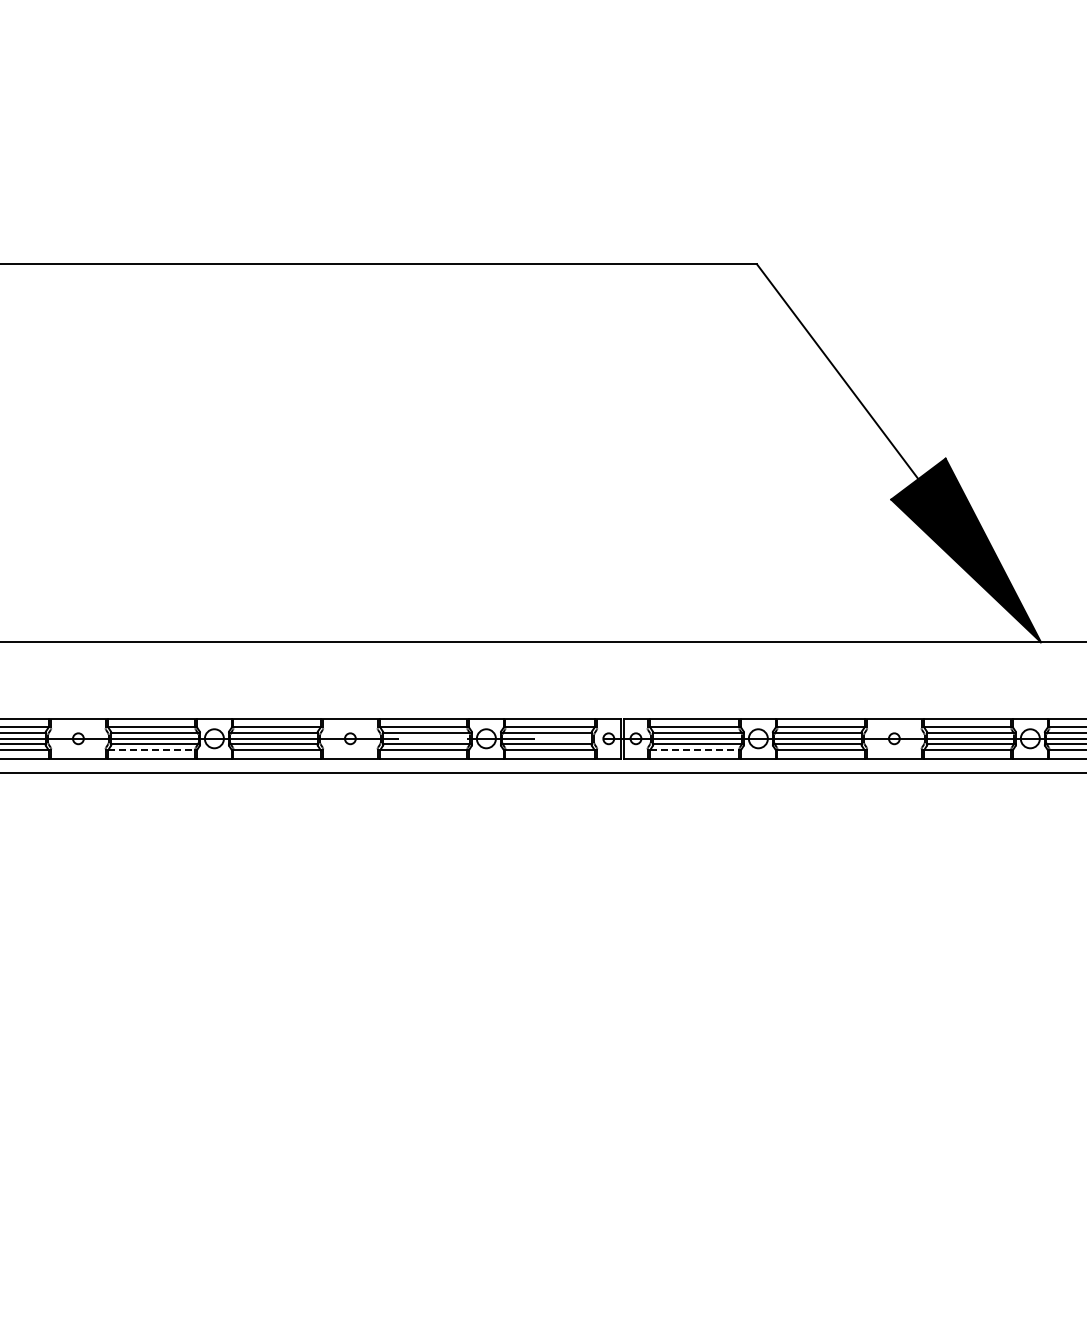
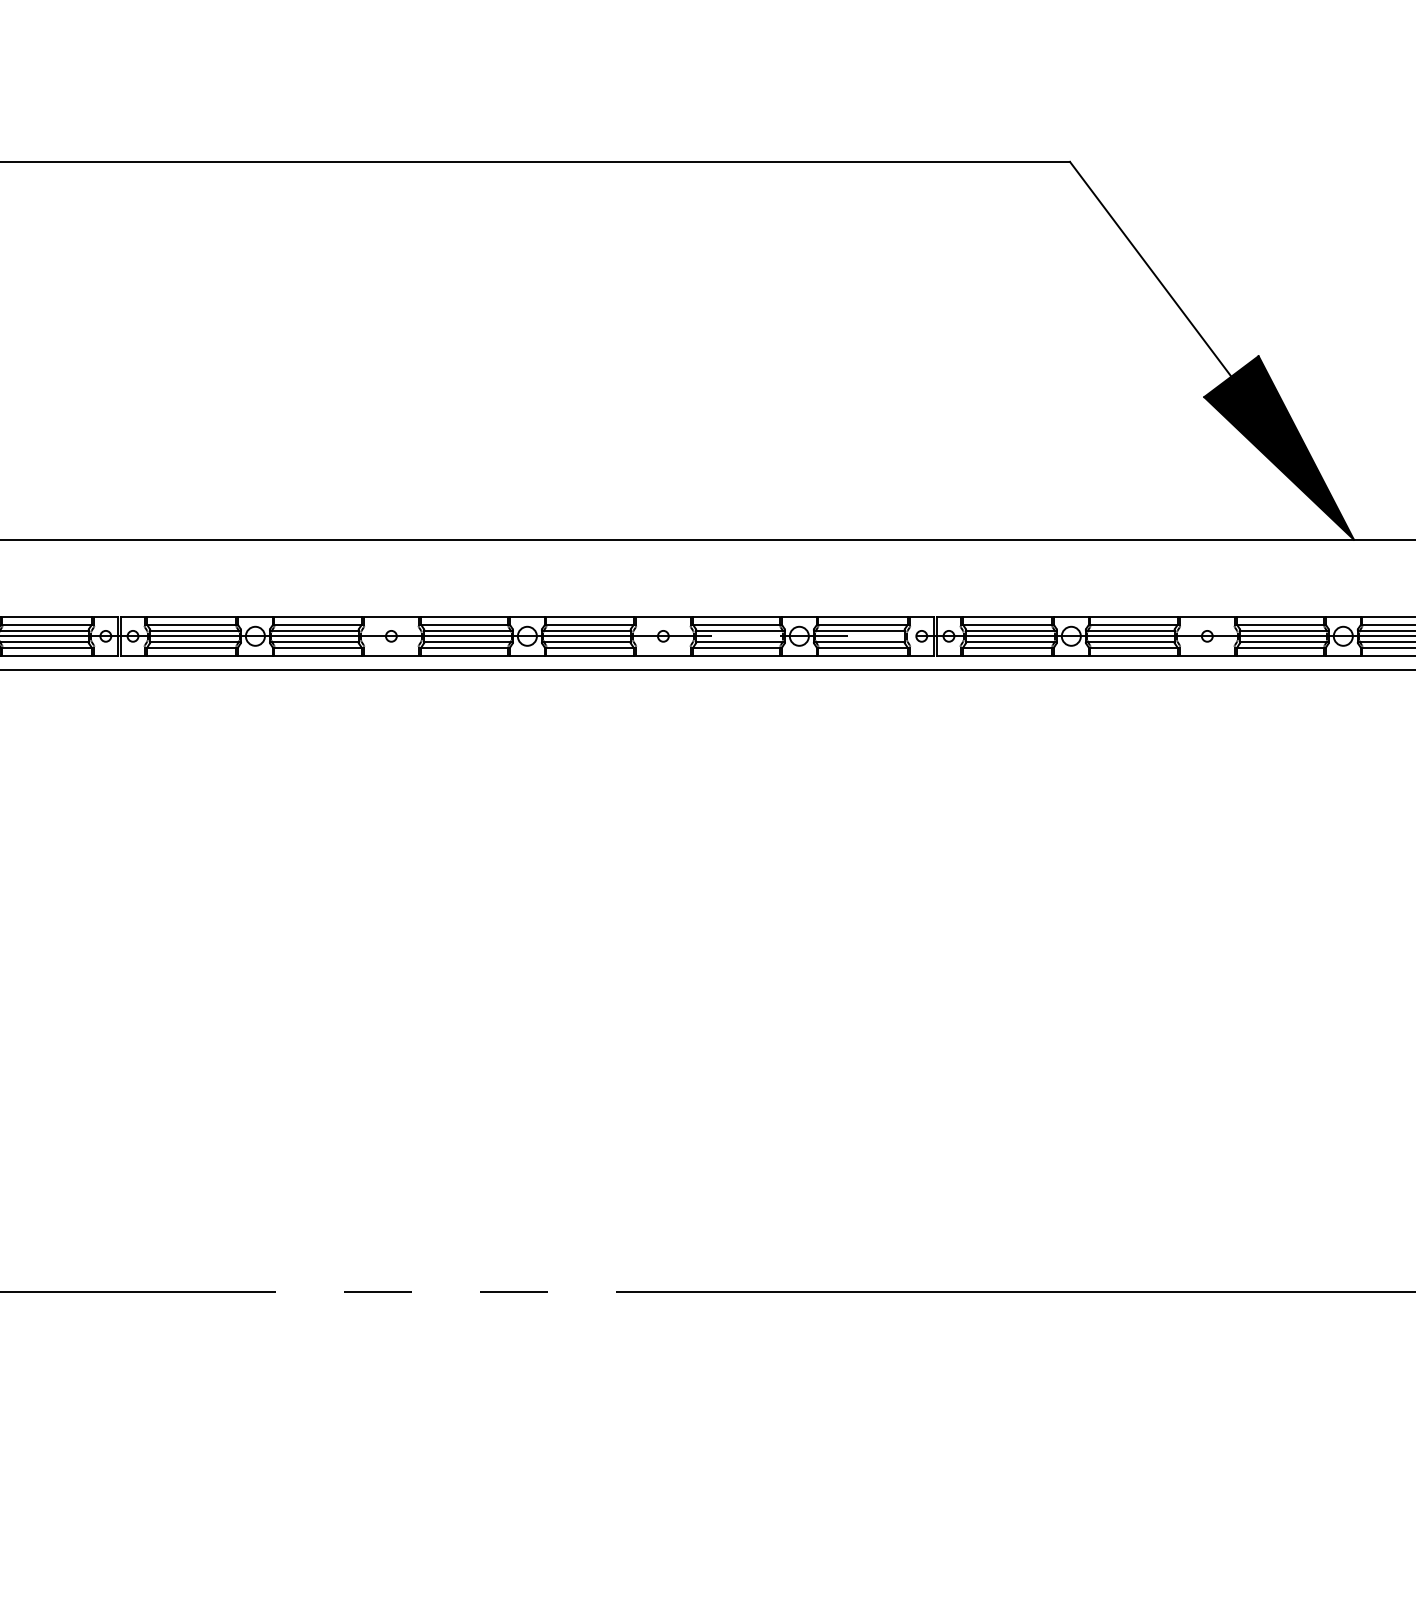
line: (153, 749) -> (466, 647), dashed -> solid
line: (696, 749) -> (1009, 647), dashed -> solid

